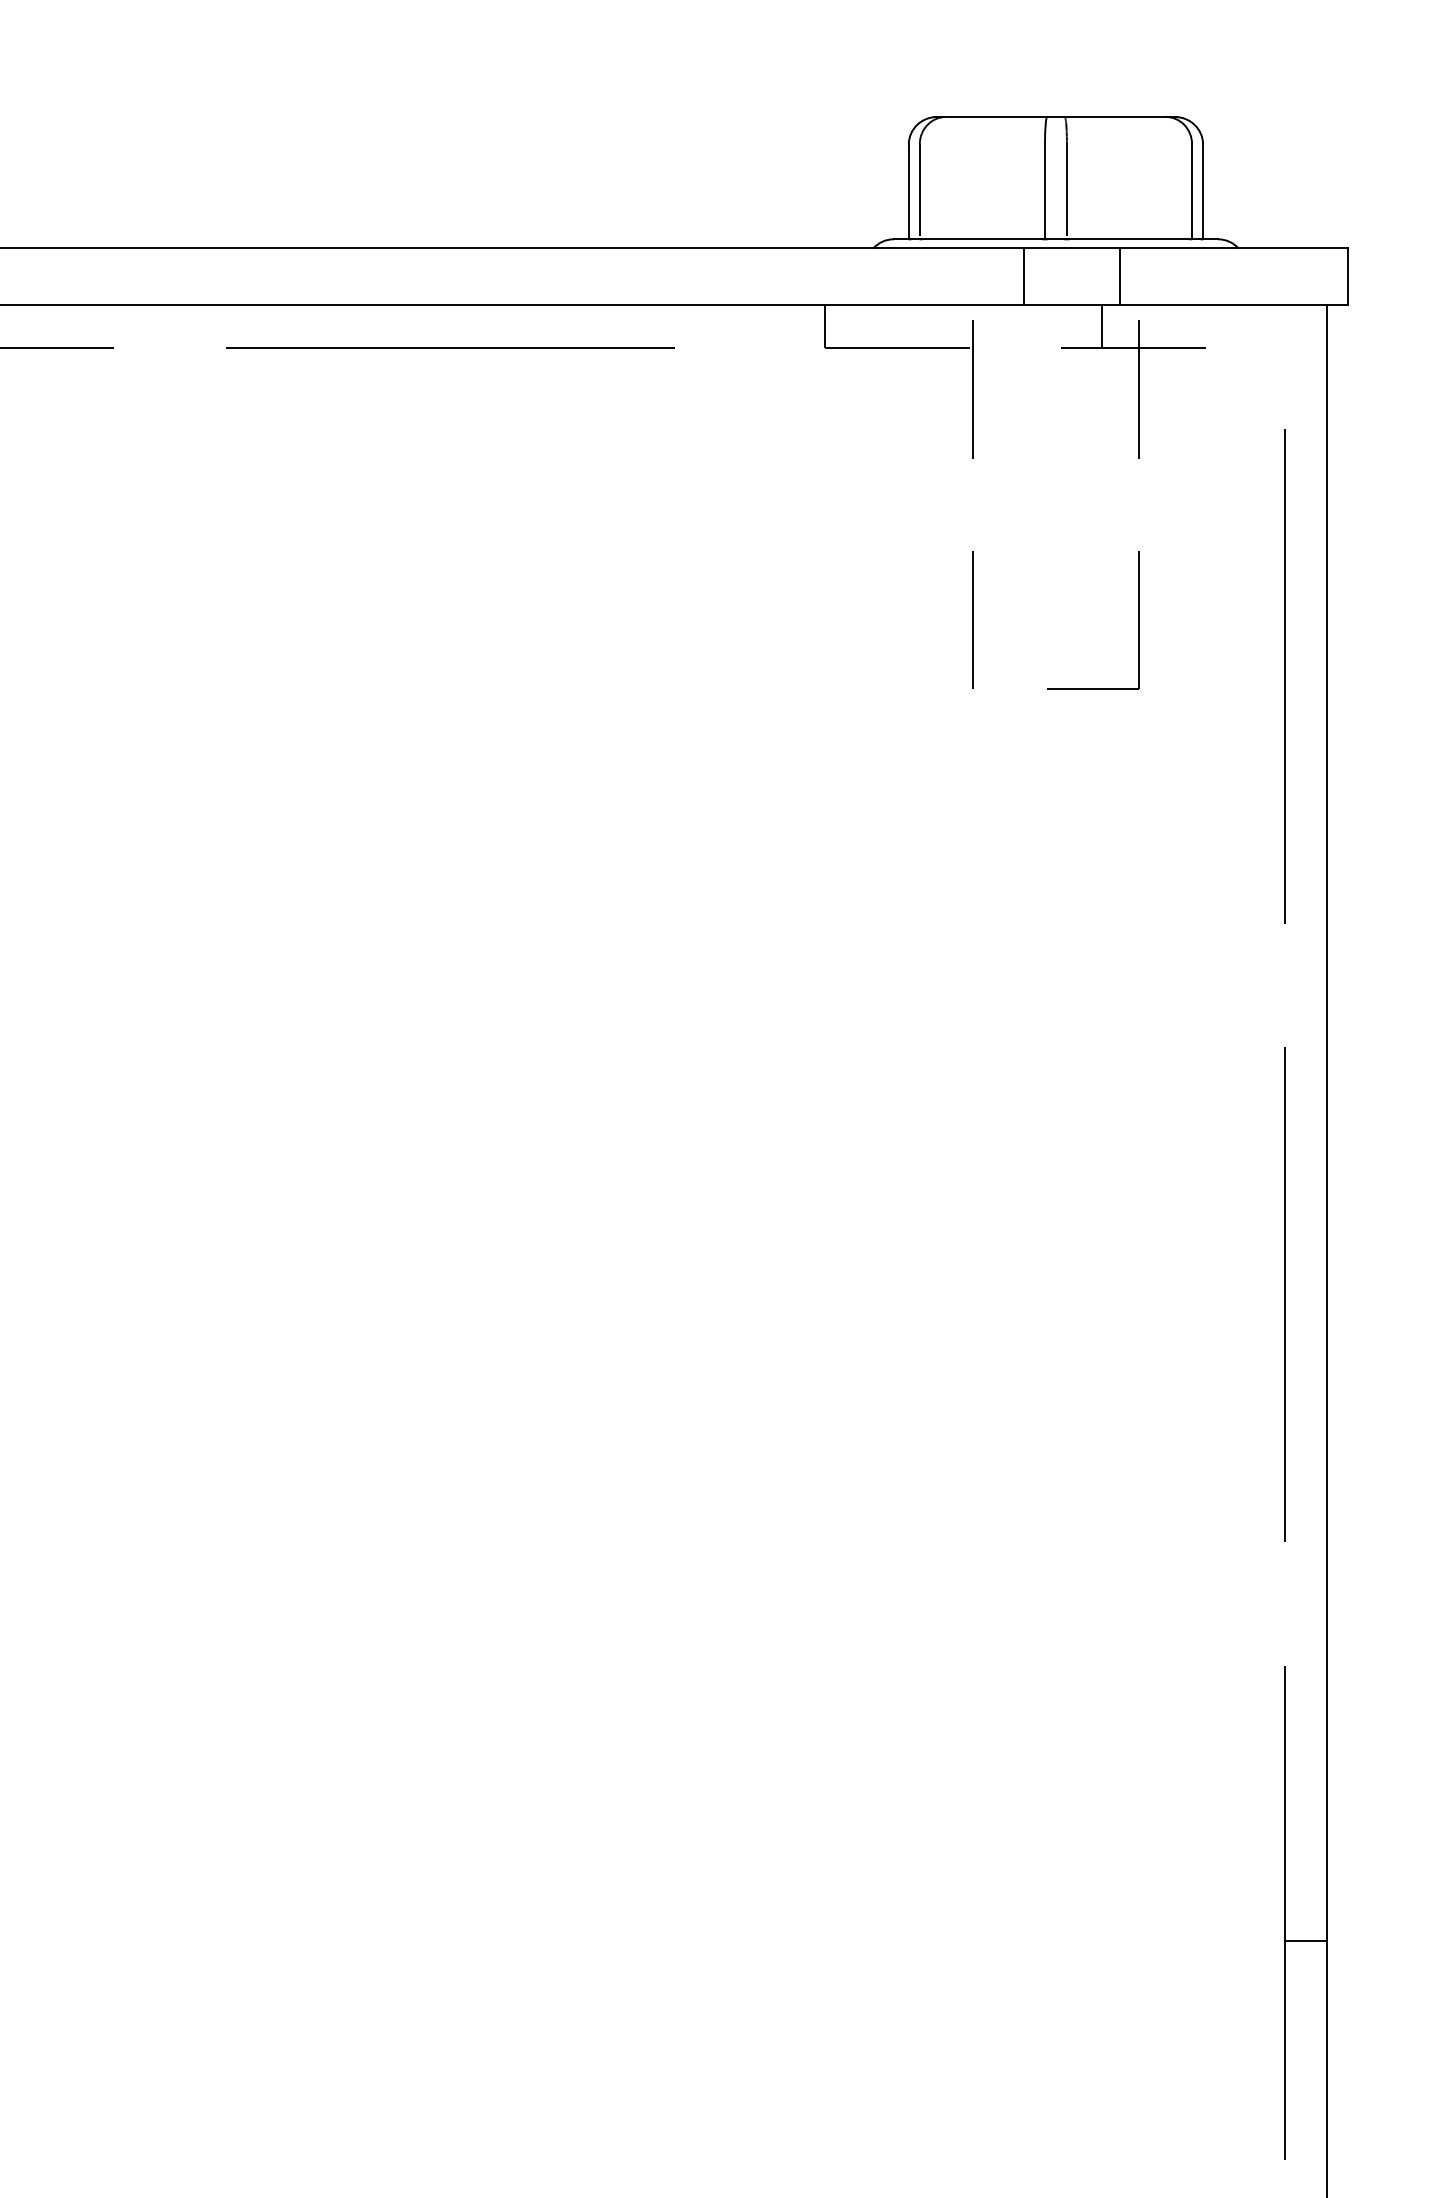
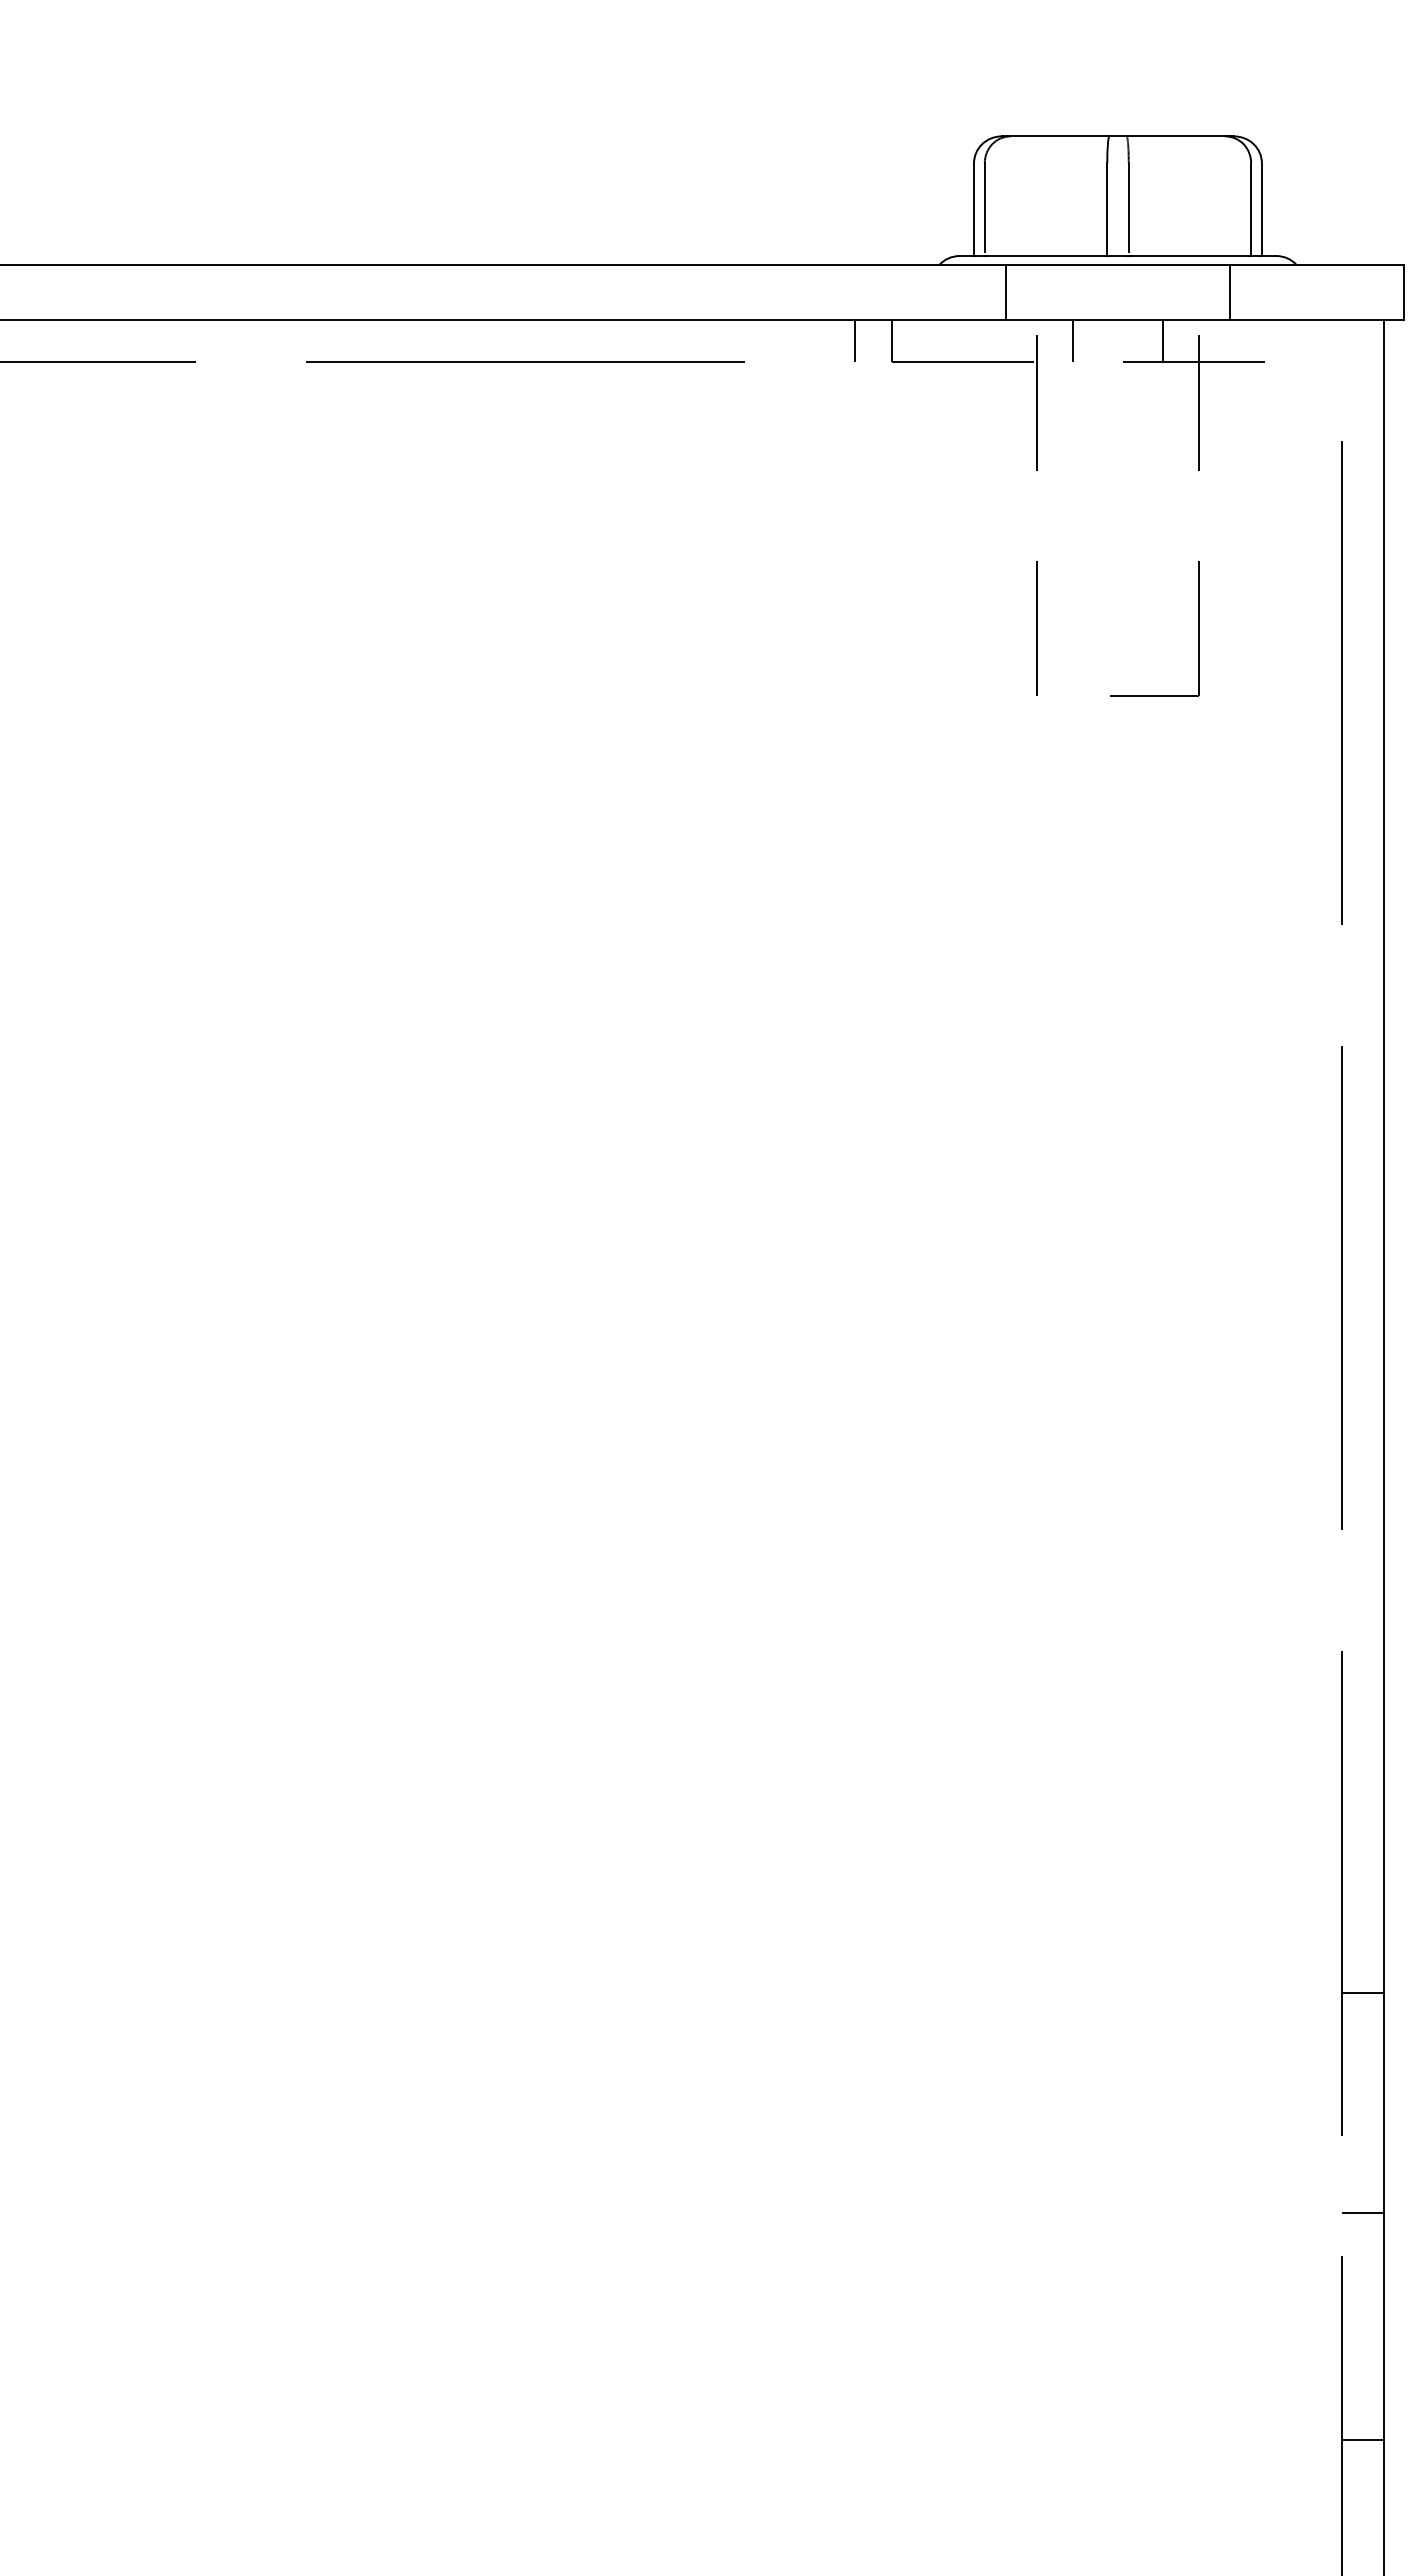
line: (1023, 276) -> (1006, 292), moved
line: (1119, 276) -> (1229, 292), moved
line: (786, 326) -> (854, 341), added
line: (1010, 326) -> (1073, 341), added
line: (1305, 1941) -> (1362, 1993), moved

